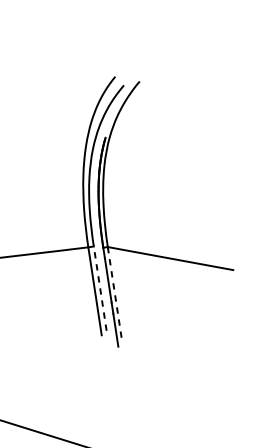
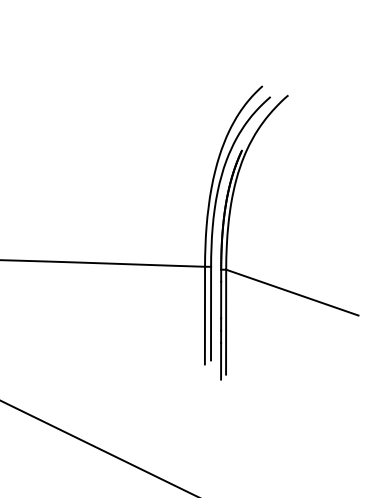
line: (100, 288) -> (211, 313), dashed -> solid
line: (115, 294) -> (226, 322), dashed -> solid

